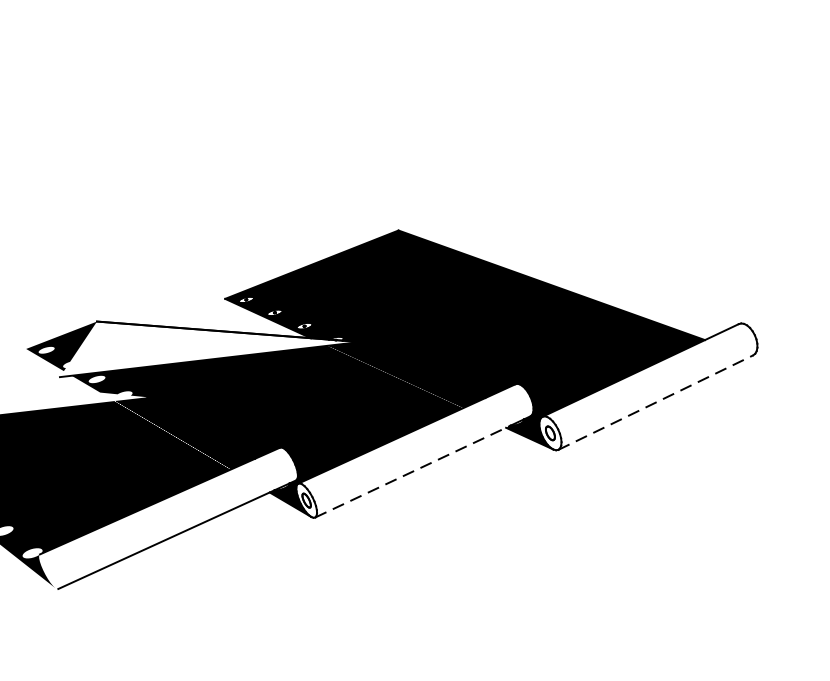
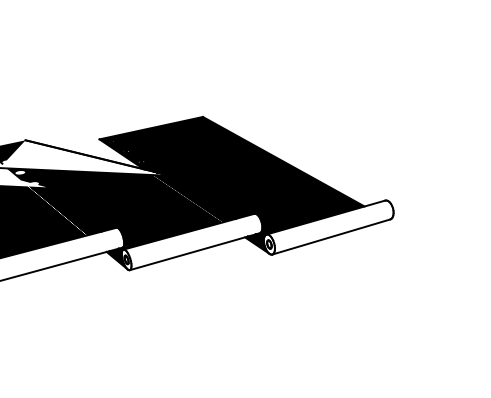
line: (655, 401) -> (331, 236), dashed -> solid
line: (414, 471) -> (189, 253), dashed -> solid

